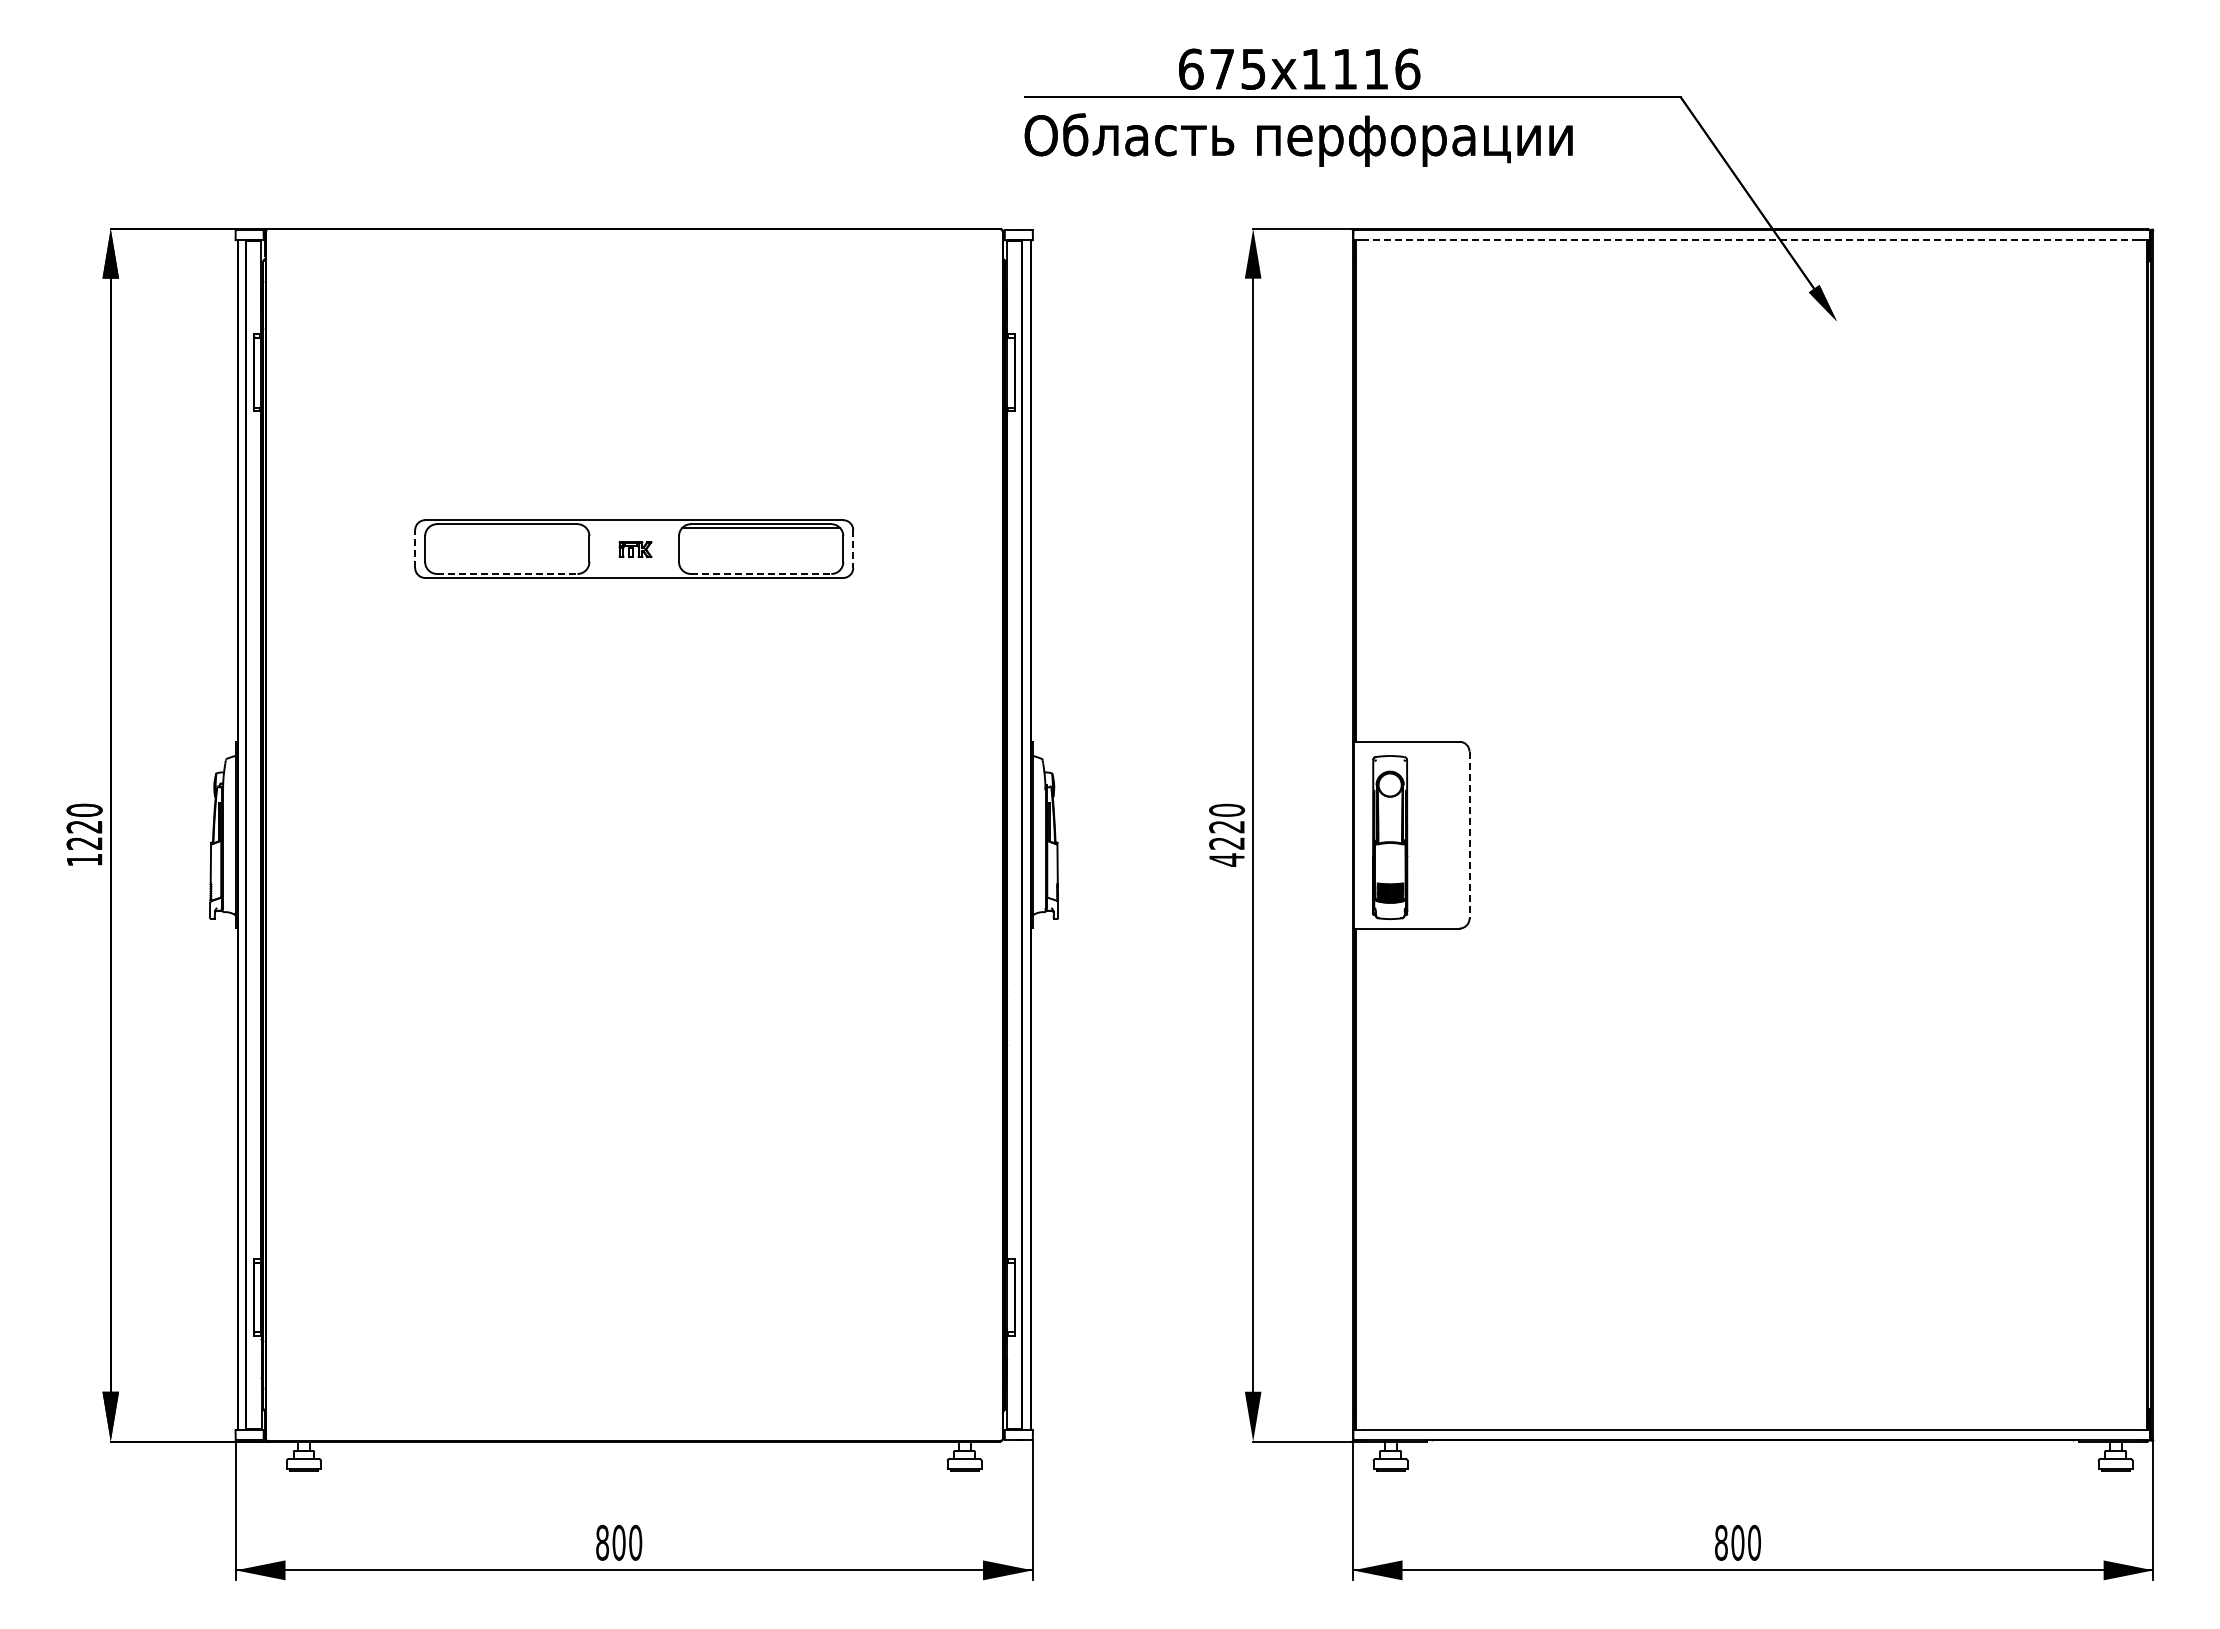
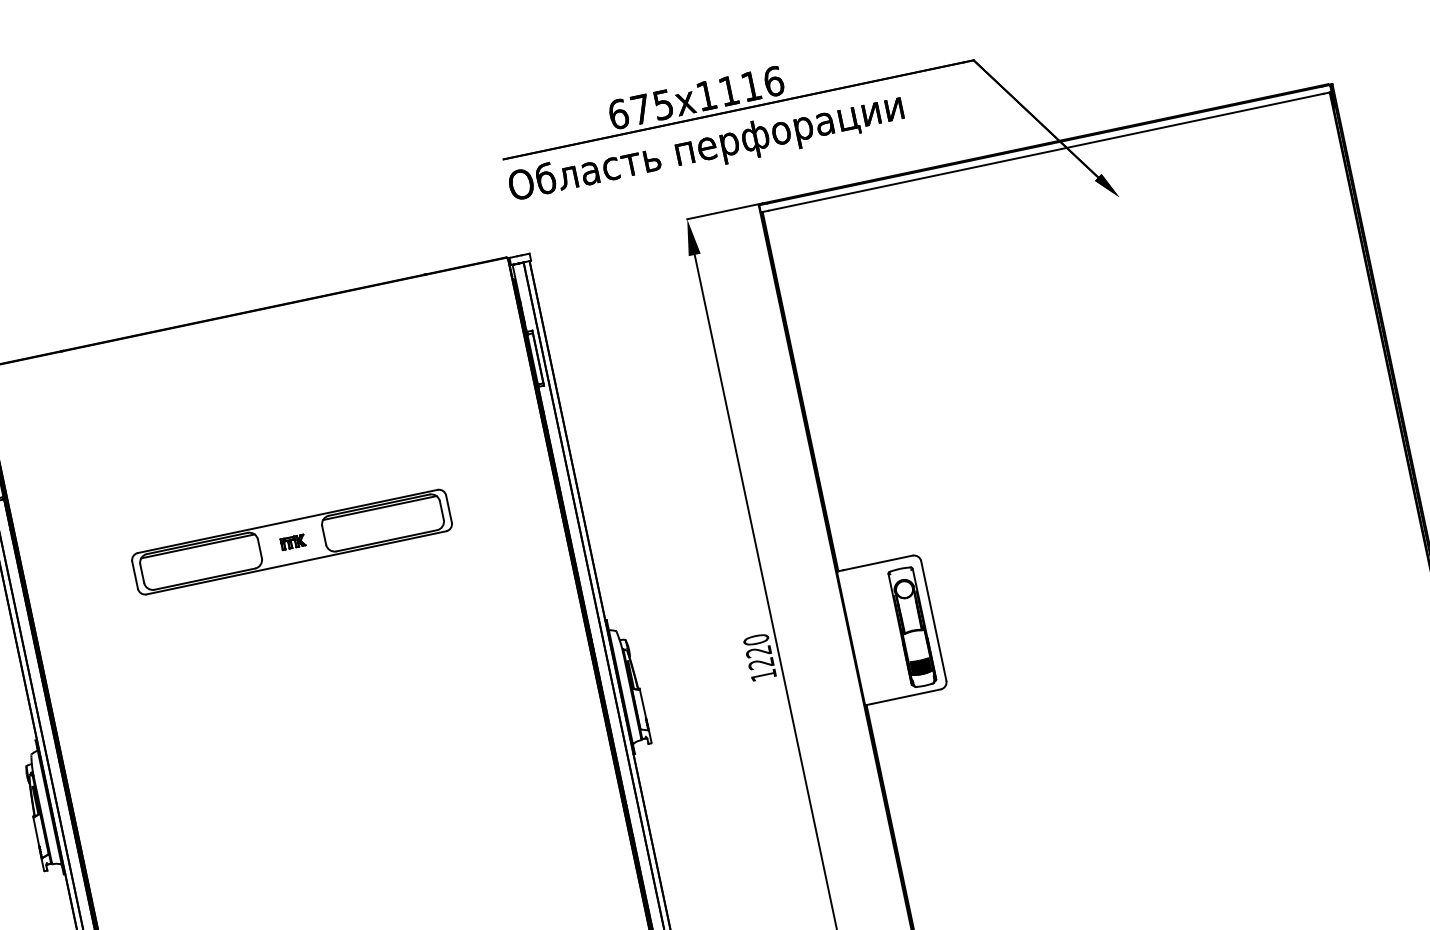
line: (1751, 240) -> (1046, 152), dashed -> solid
line: (507, 528) -> (198, 546), added
line: (415, 549) -> (135, 575), dashed -> solid
line: (853, 549) -> (449, 509), dashed -> solid
line: (507, 573) -> (204, 578), dashed -> solid
line: (761, 573) -> (386, 540), dashed -> solid
line: (1469, 835) -> (933, 621), dashed -> solid
part: (1390, 837) -> (912, 627), moved
text: (1226, 859) -> (763, 675), 4220 -> 1220

